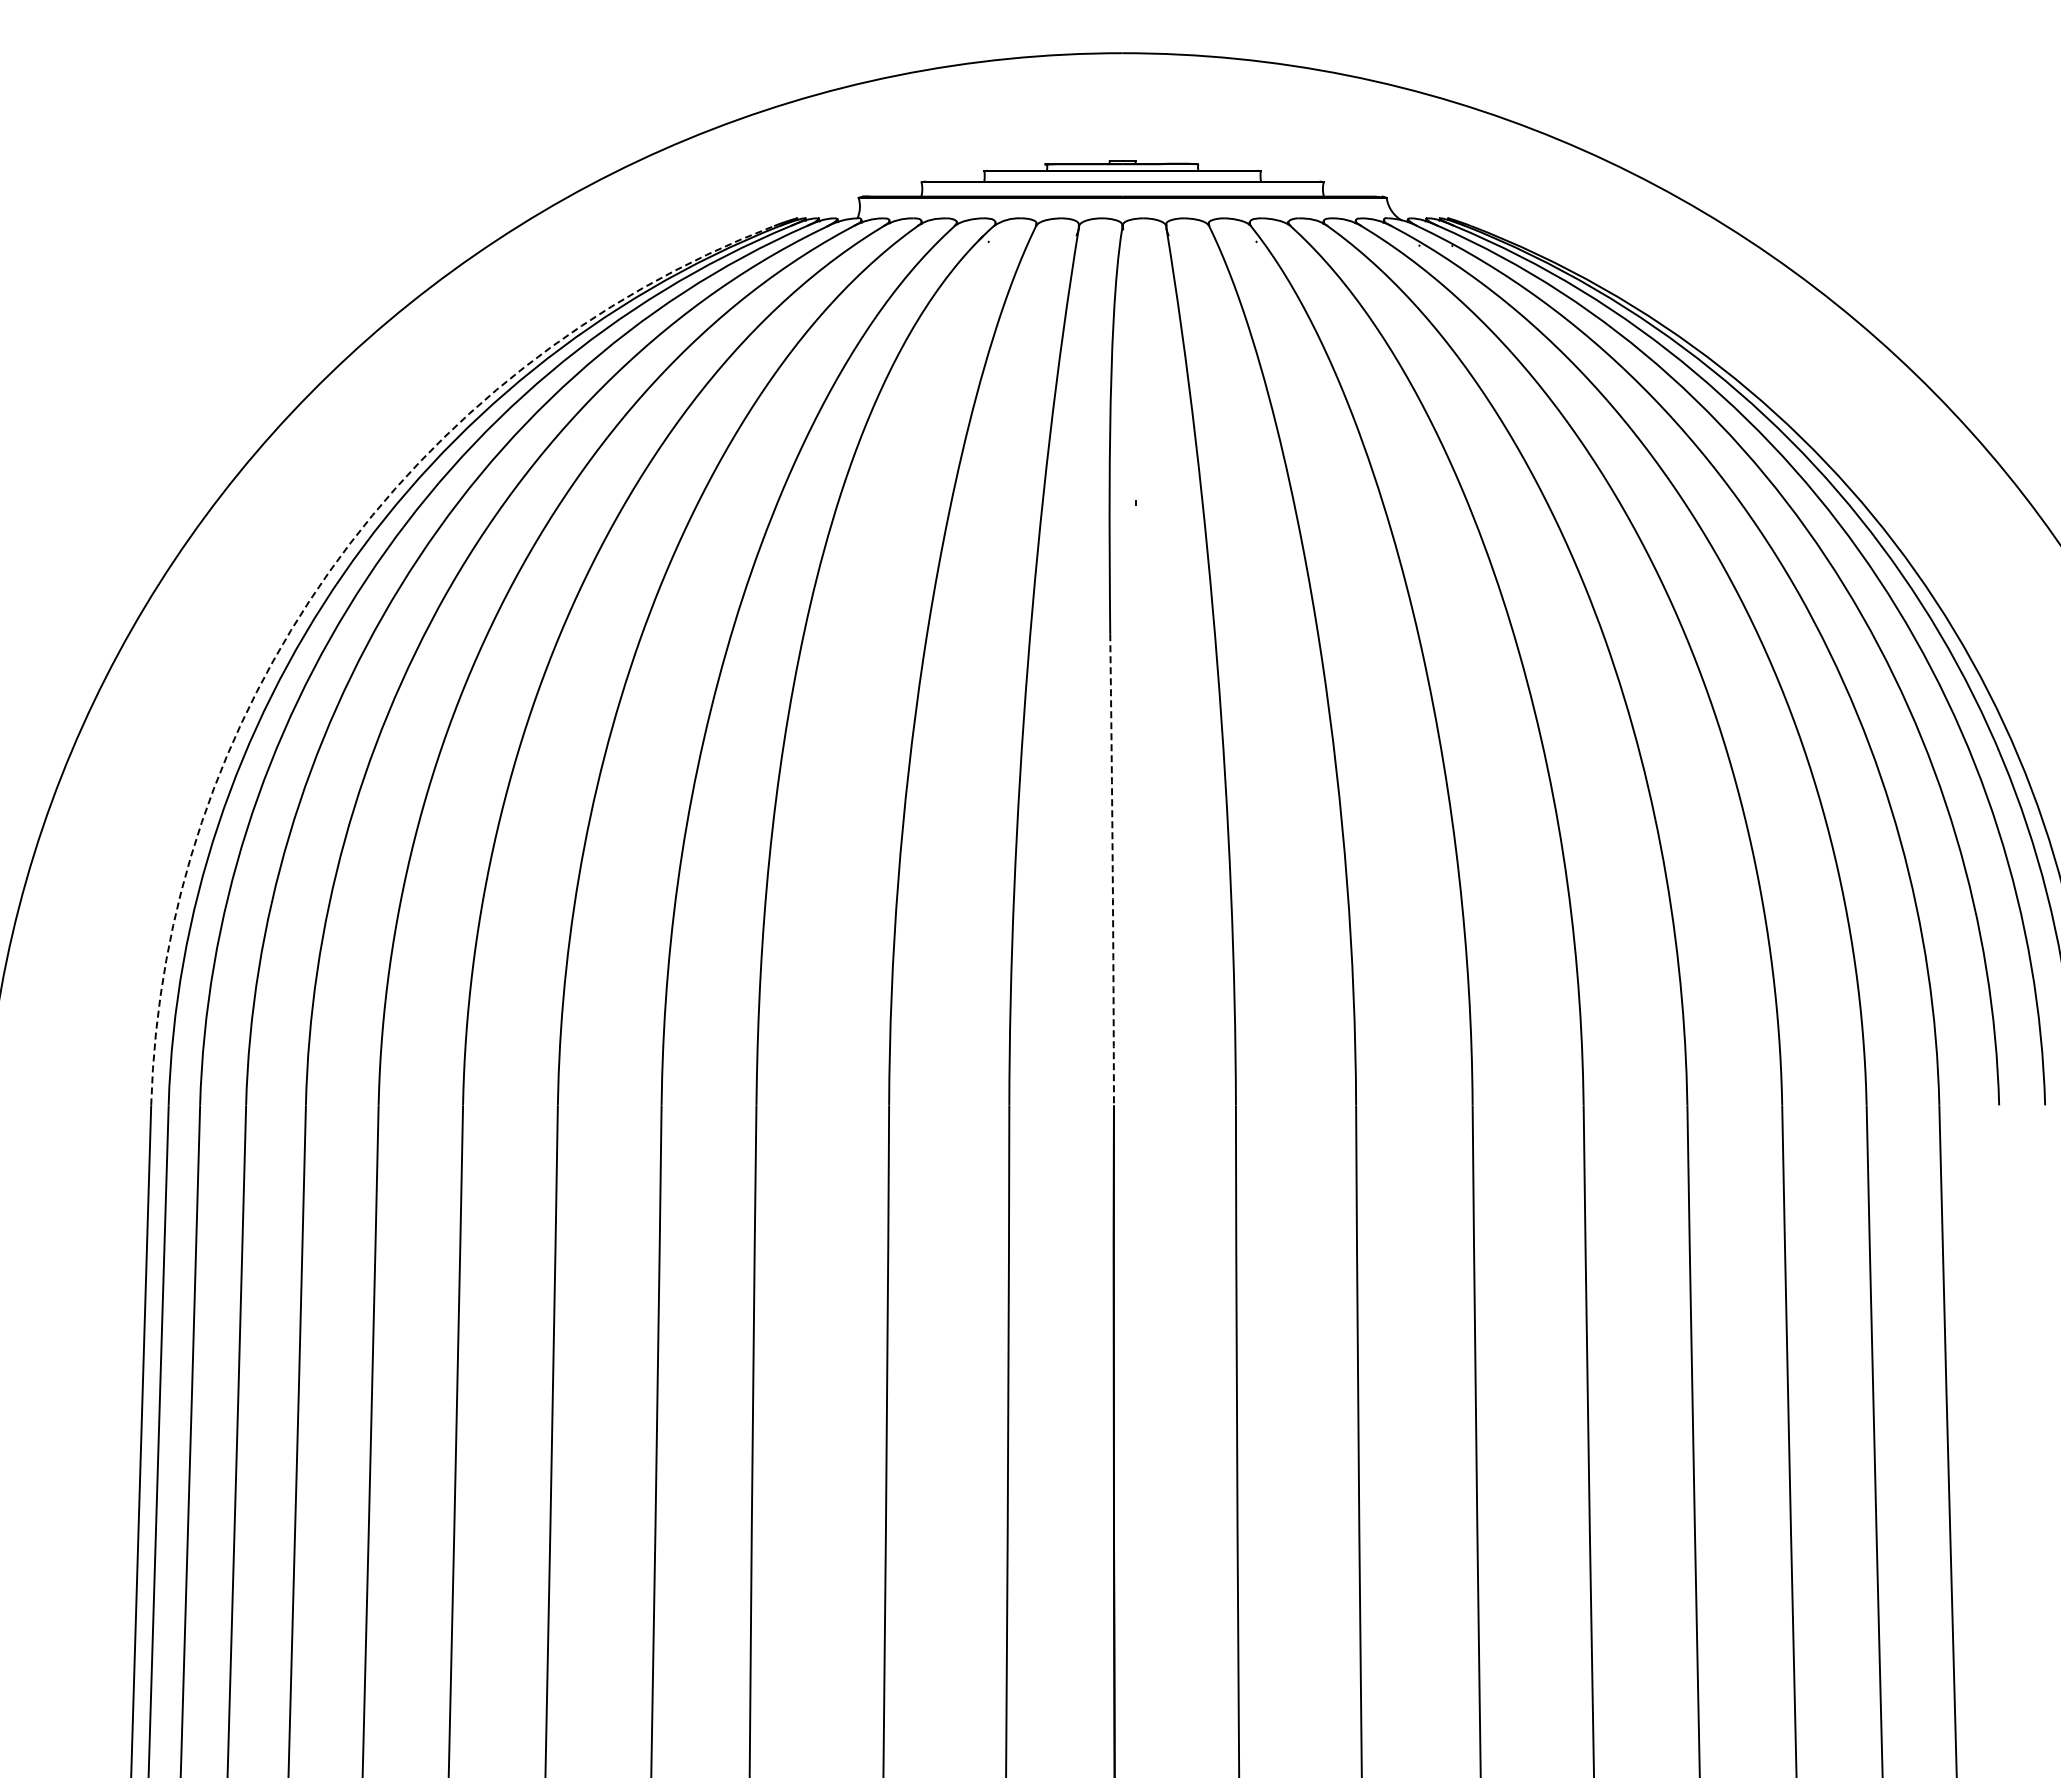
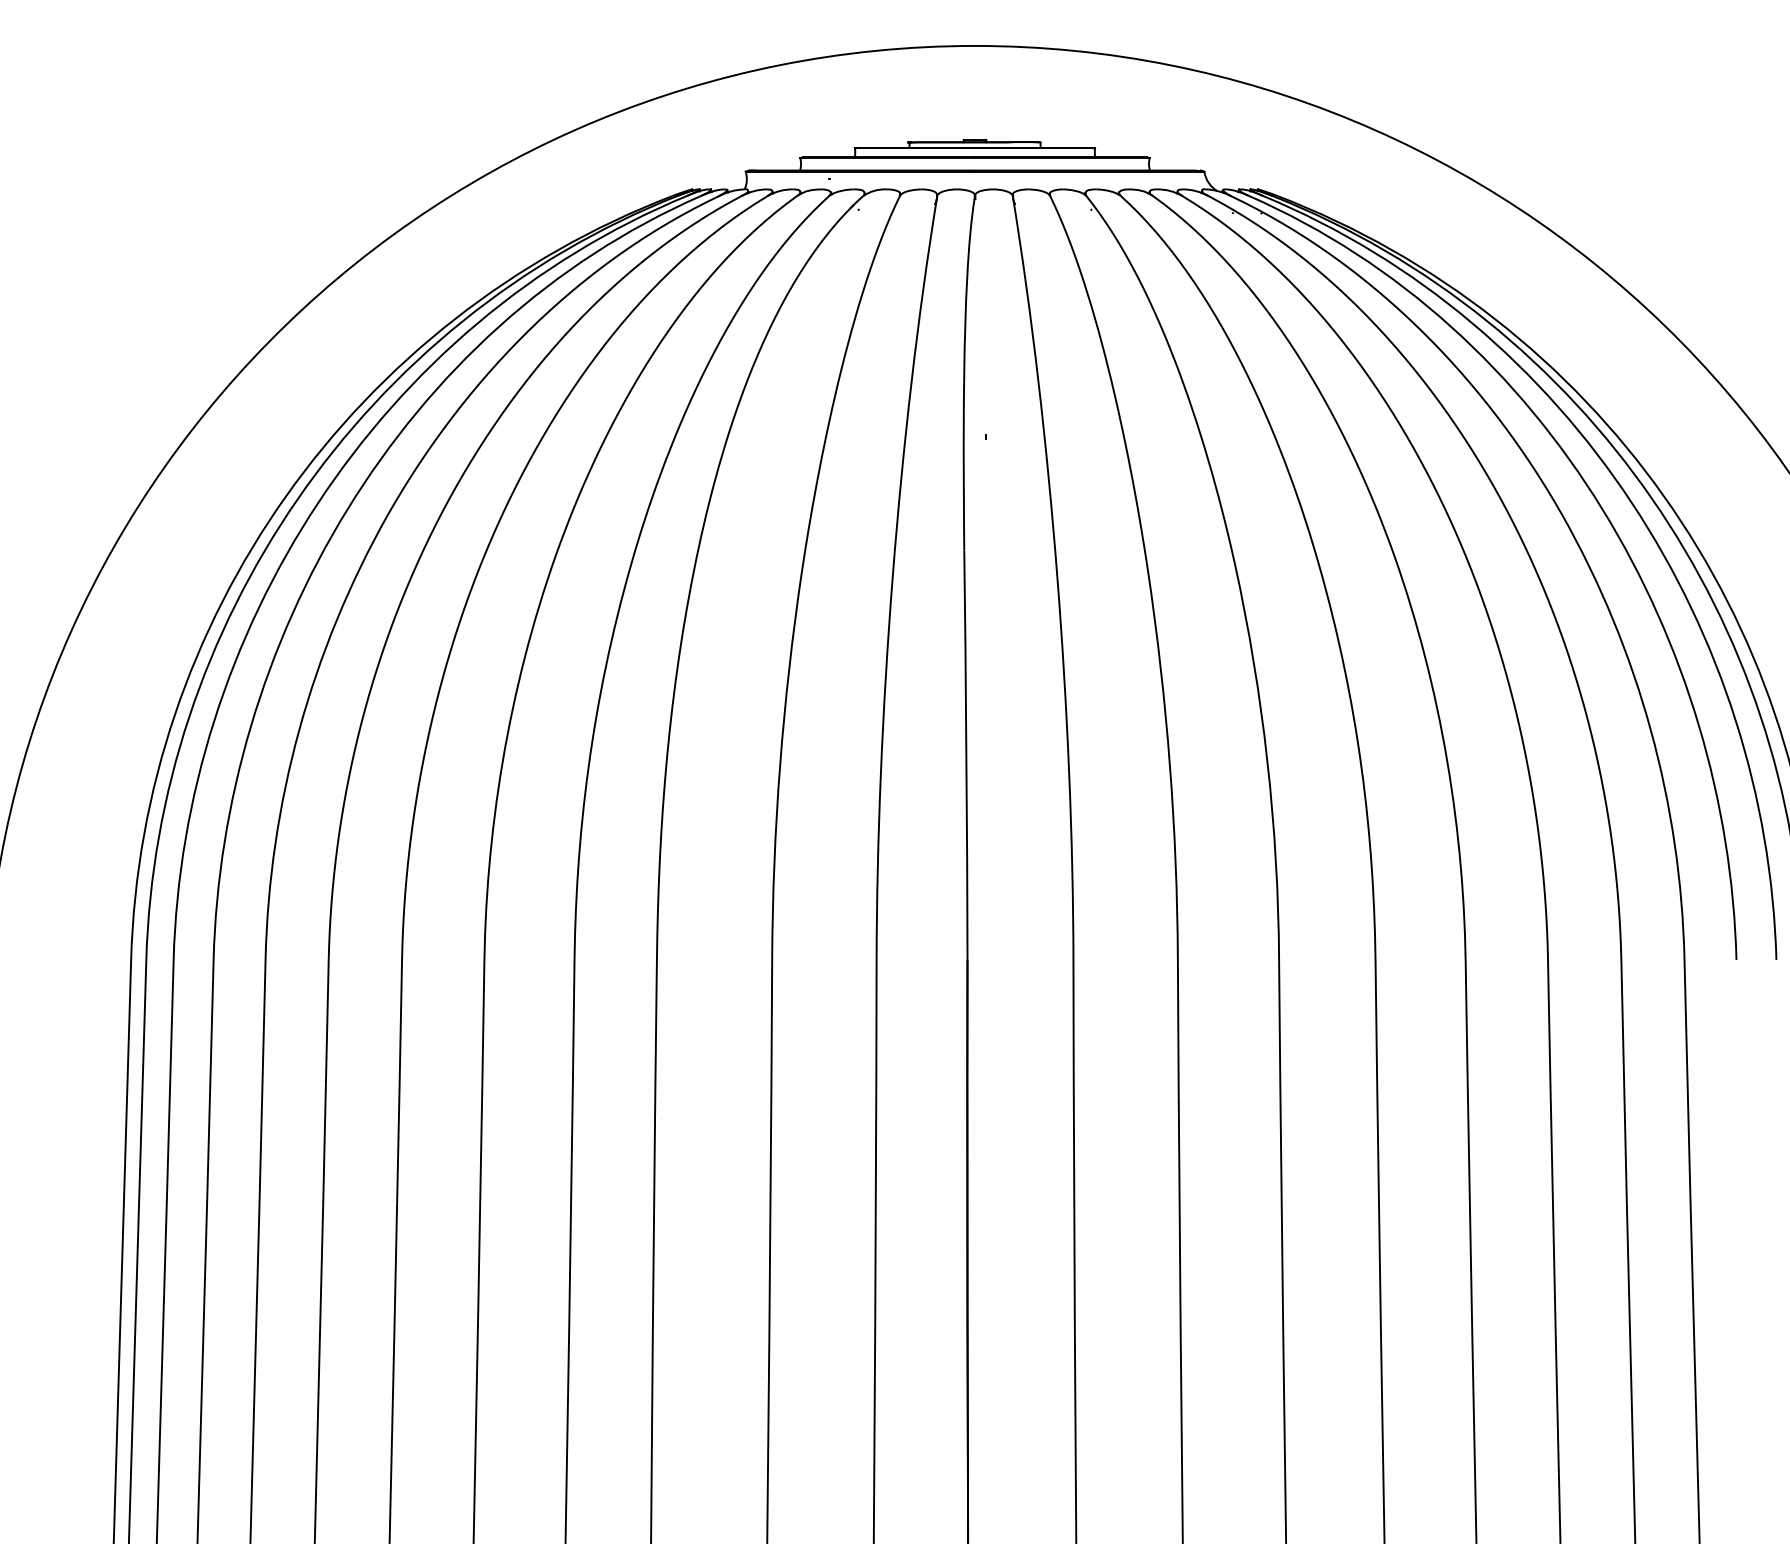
arc: (329, 571) -> (286, 496), dashed -> solid
arc: (1112, 869) -> (966, 755), dashed -> solid

